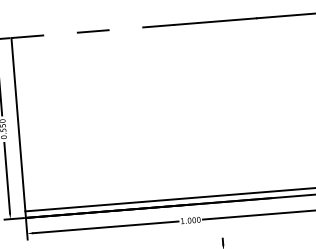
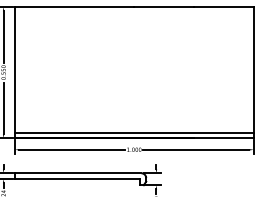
line: (93, 30) -> (74, 6), dashed -> solid

